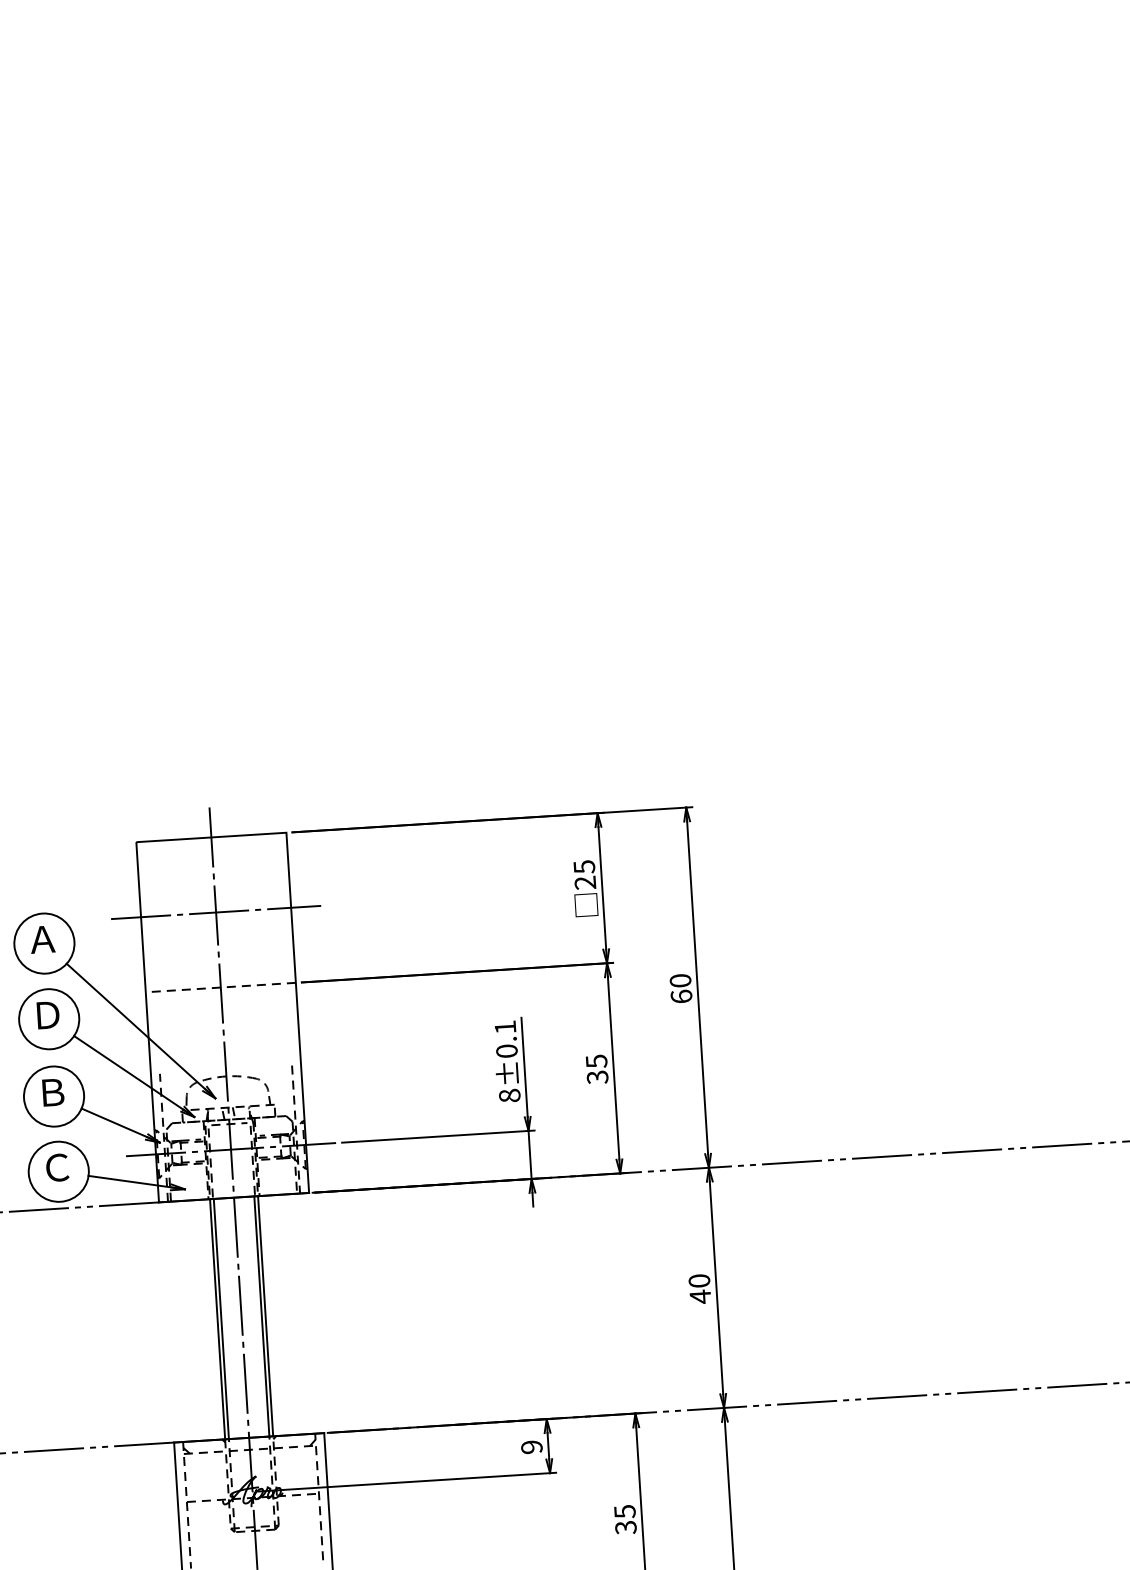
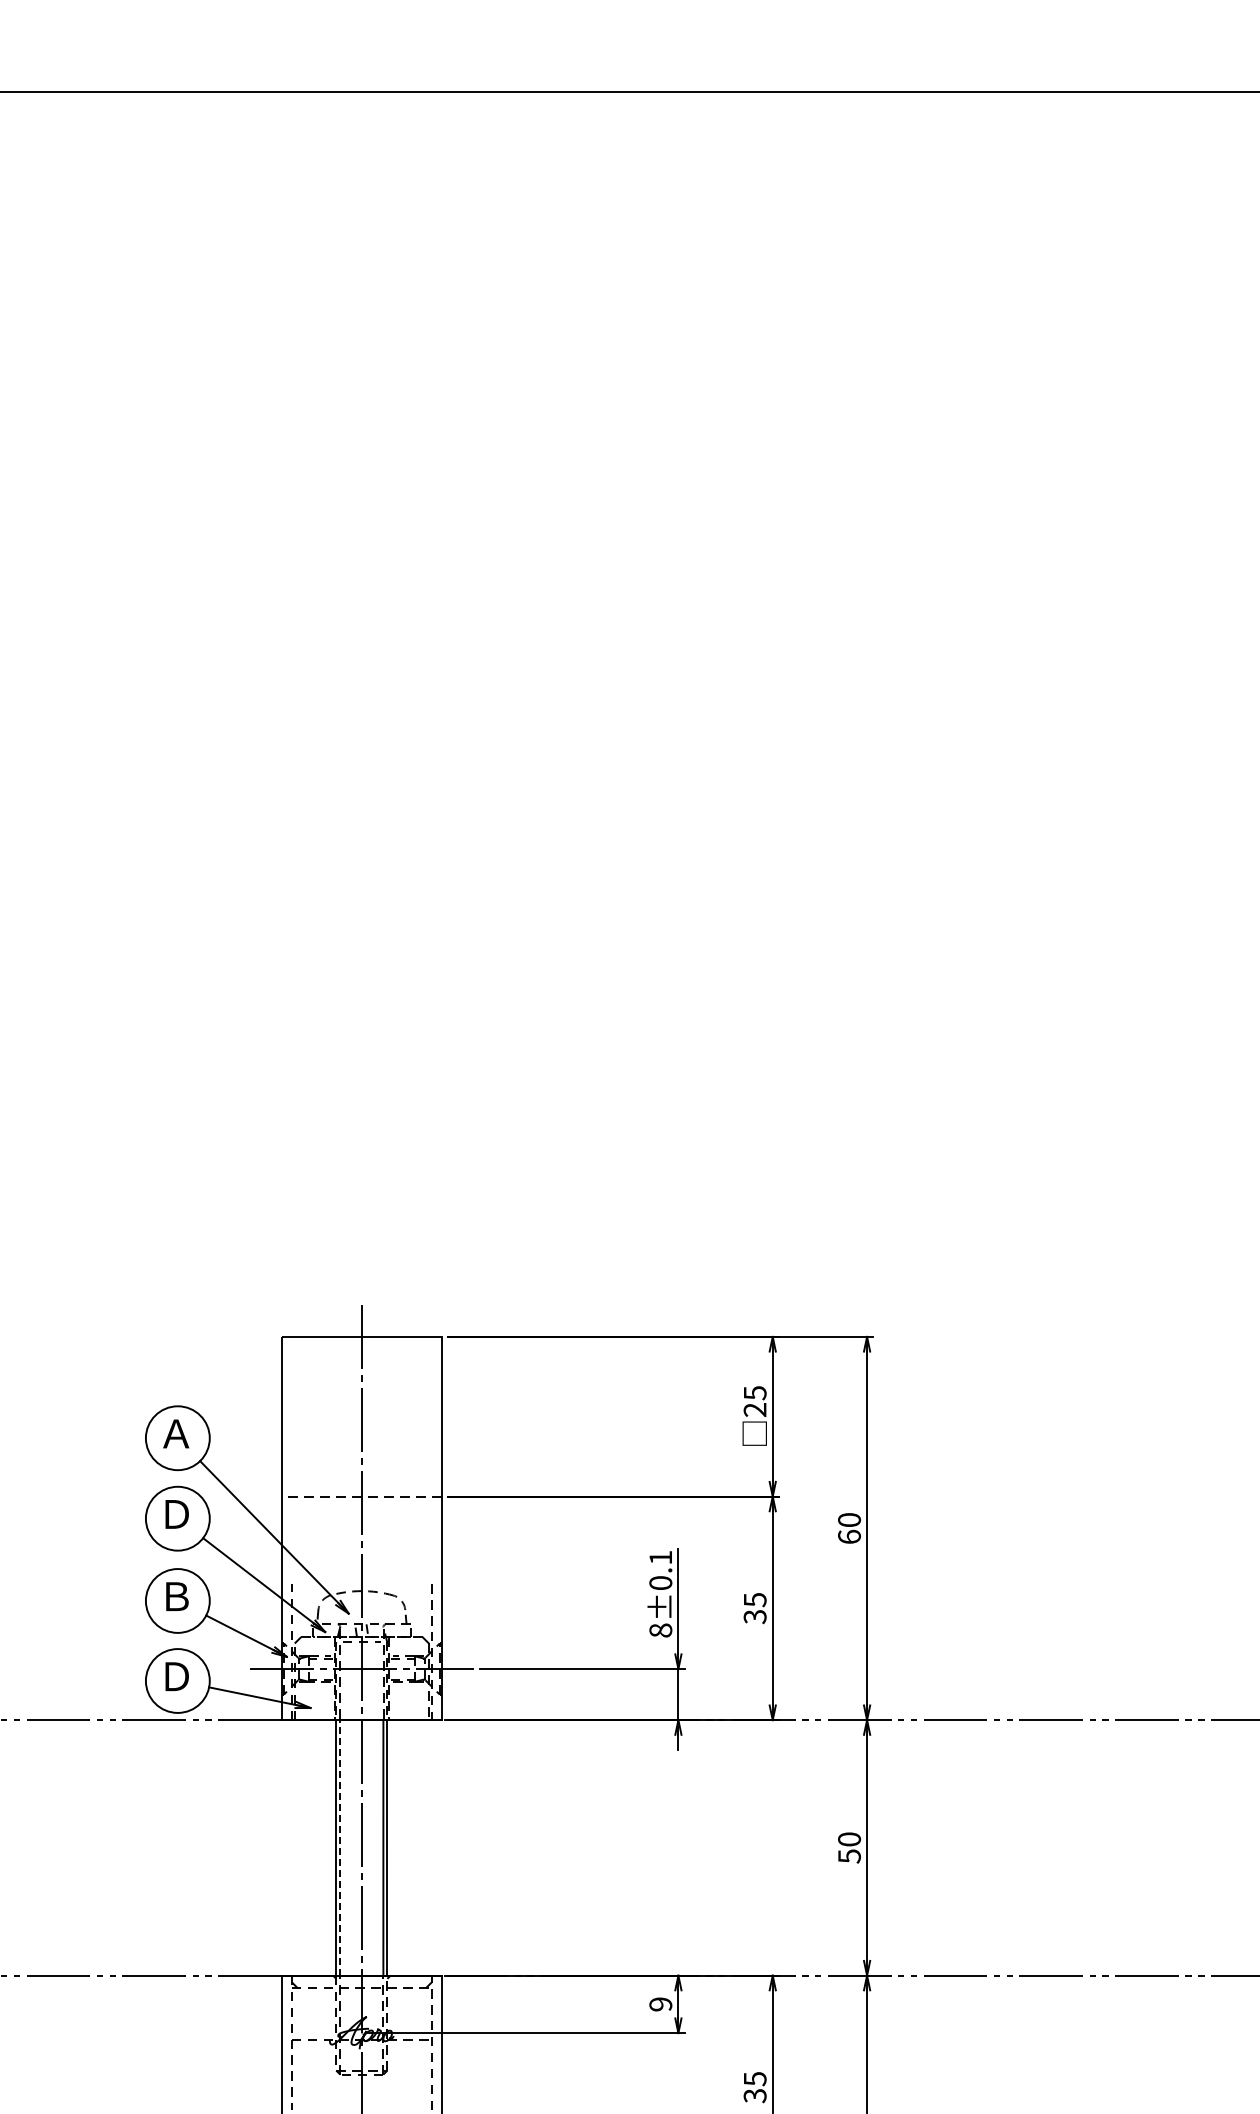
line: (215, 912) -> (361, 1416), removed
text: (57, 1167) -> (176, 1676), Ｃ -> Ｄ
text: (700, 1297) -> (849, 1856), 40 -> 50
line: (221, 1318) -> (340, 1847), solid -> dashed

